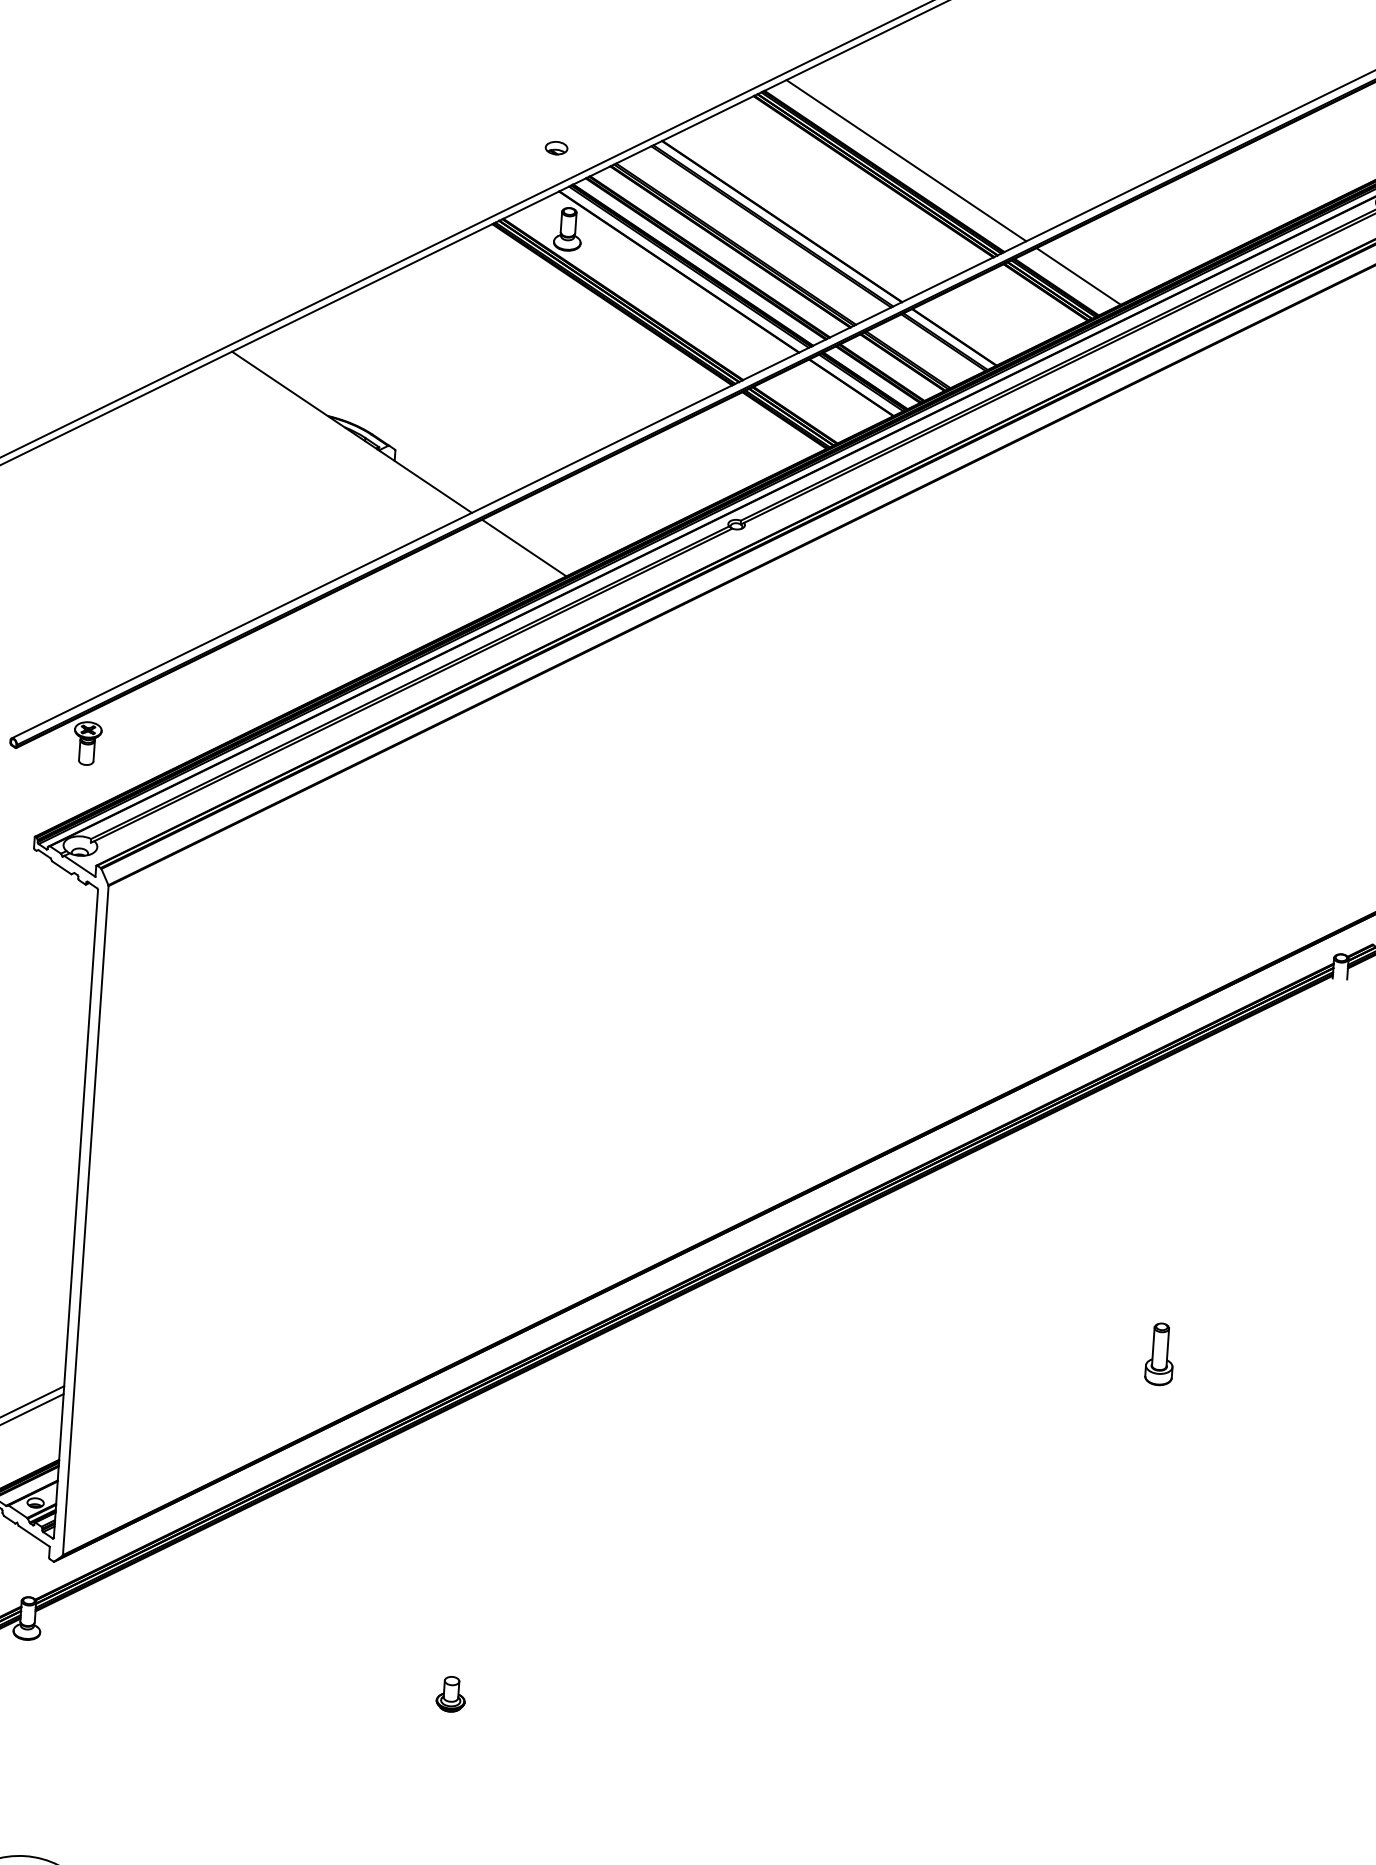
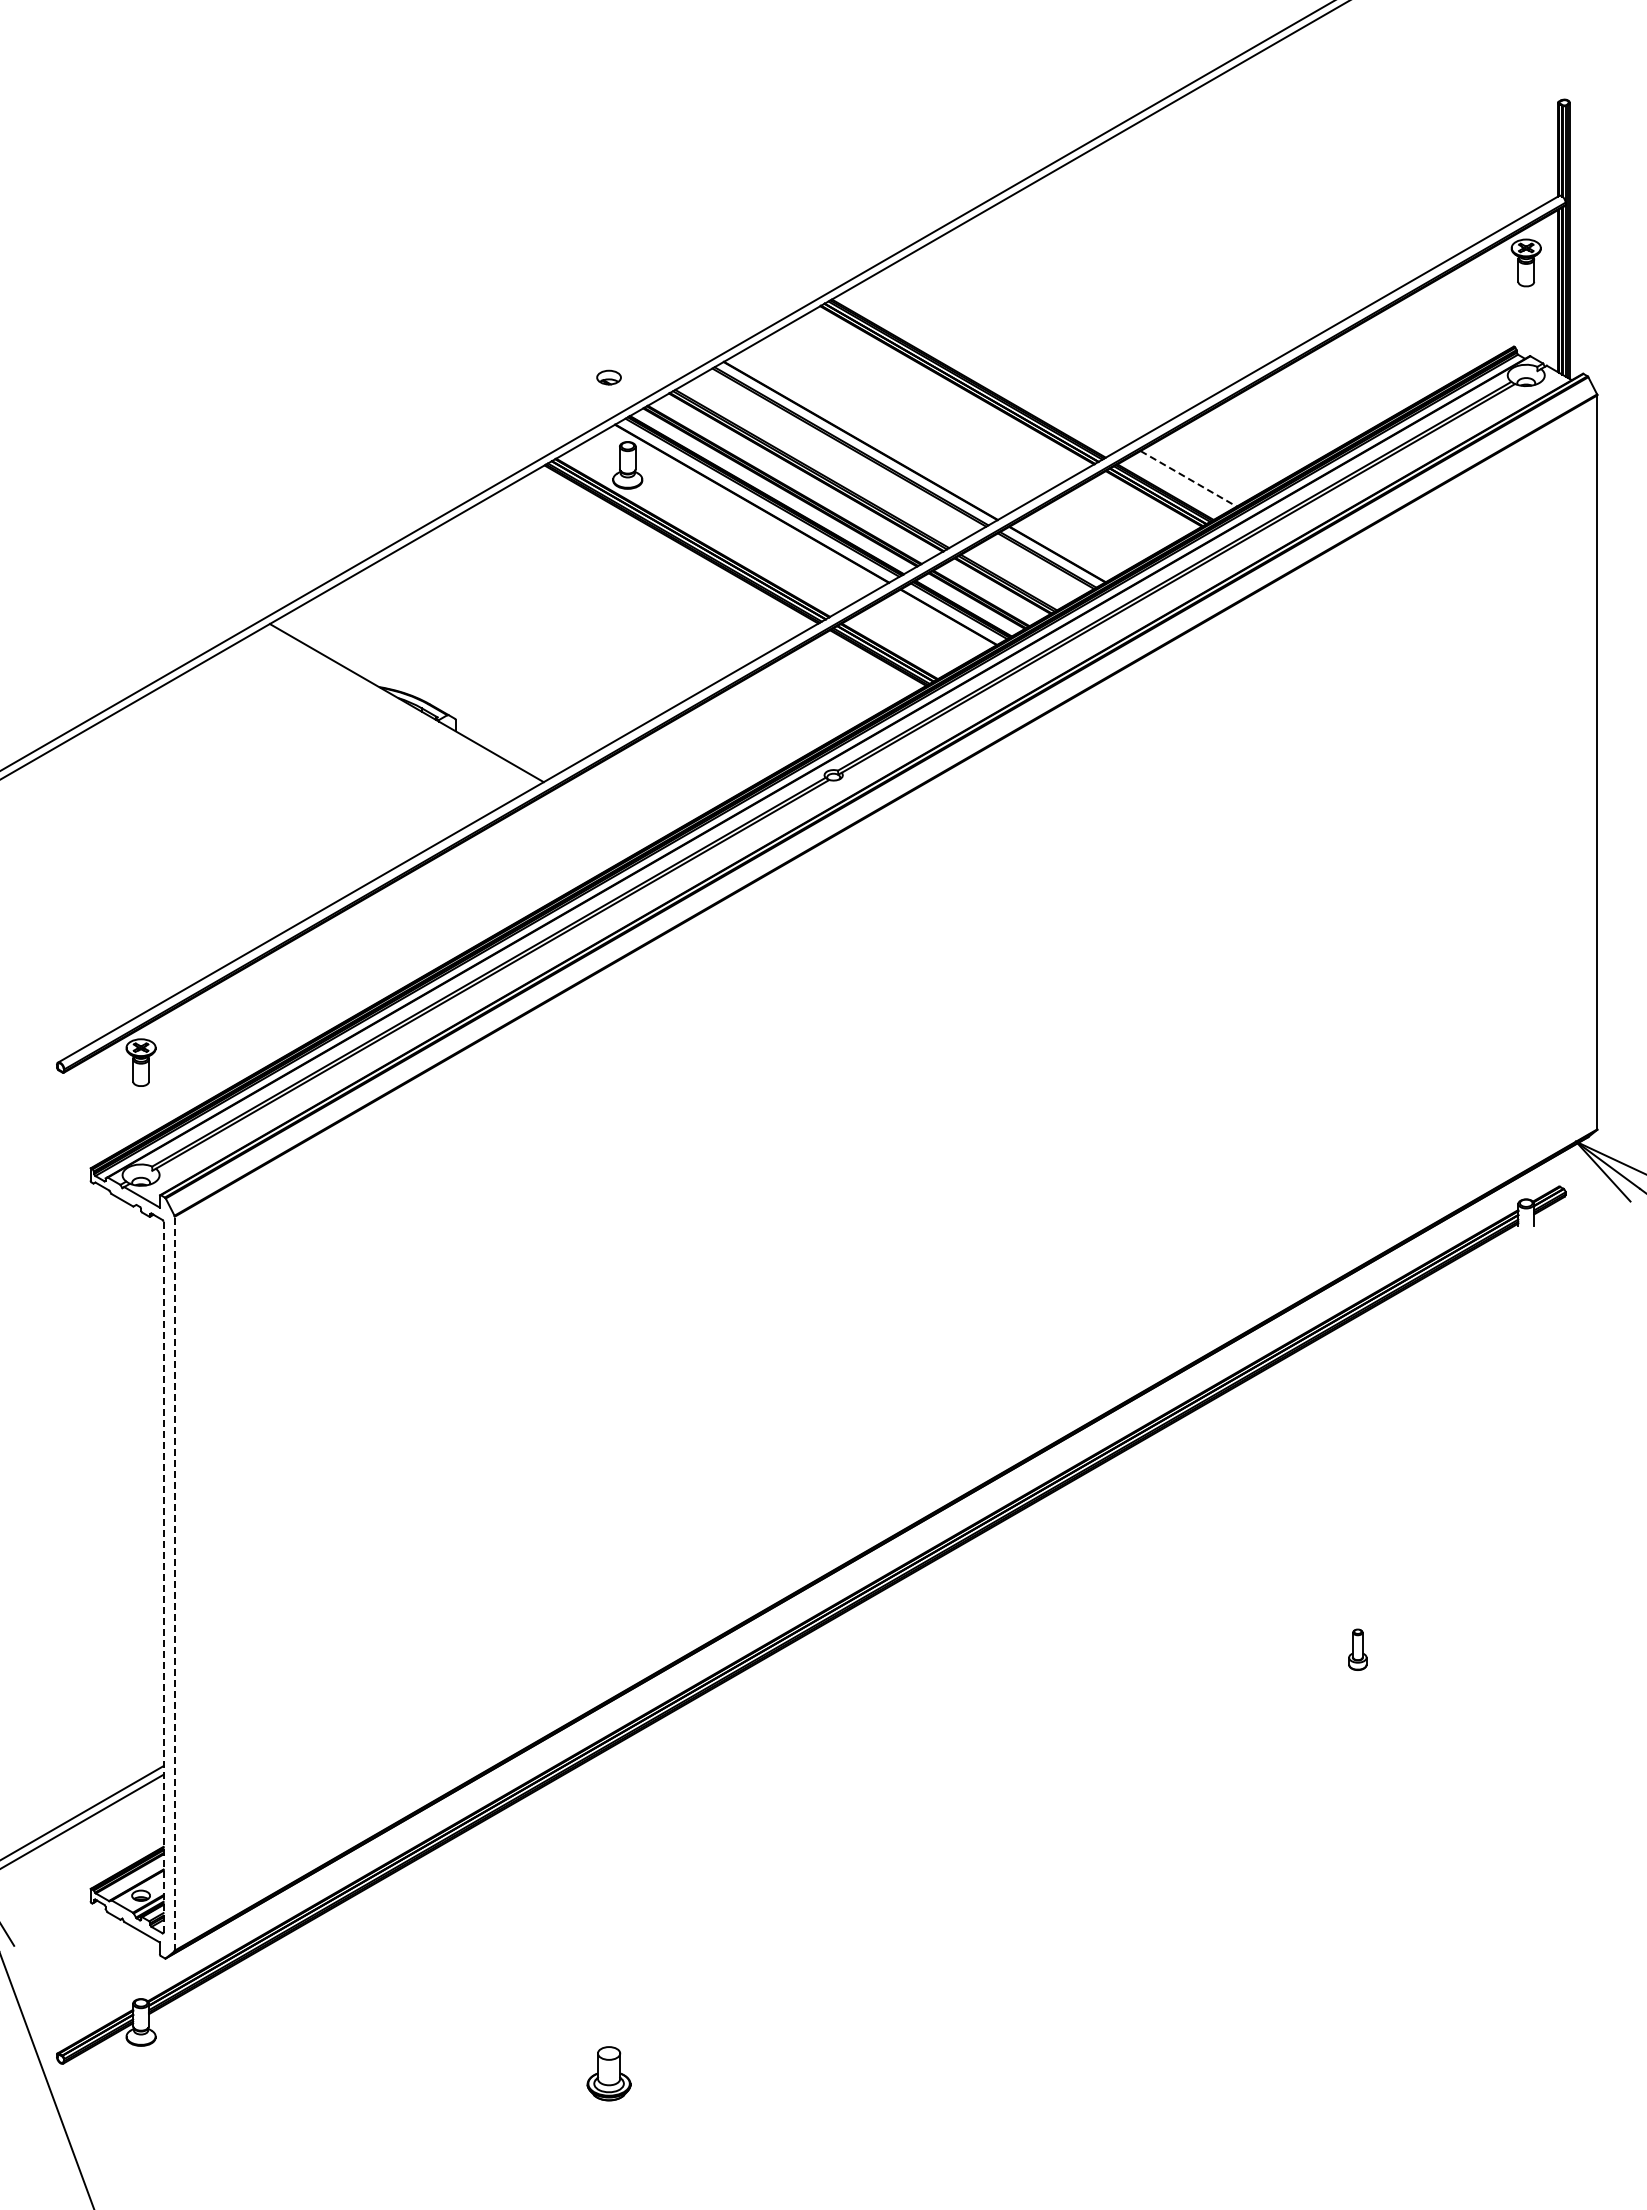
line: (905, 160) -> (991, 365), removed
line: (1078, 276) -> (1188, 478), solid -> dashed
line: (524, 547) -> (603, 816), removed
line: (75, 1214) -> (163, 1577), solid -> dashed
line: (85, 1220) -> (174, 1583), solid -> dashed
part: (1159, 1354) -> (1357, 1649), size x0.6
part: (450, 1694) -> (608, 2073), size x1.4

